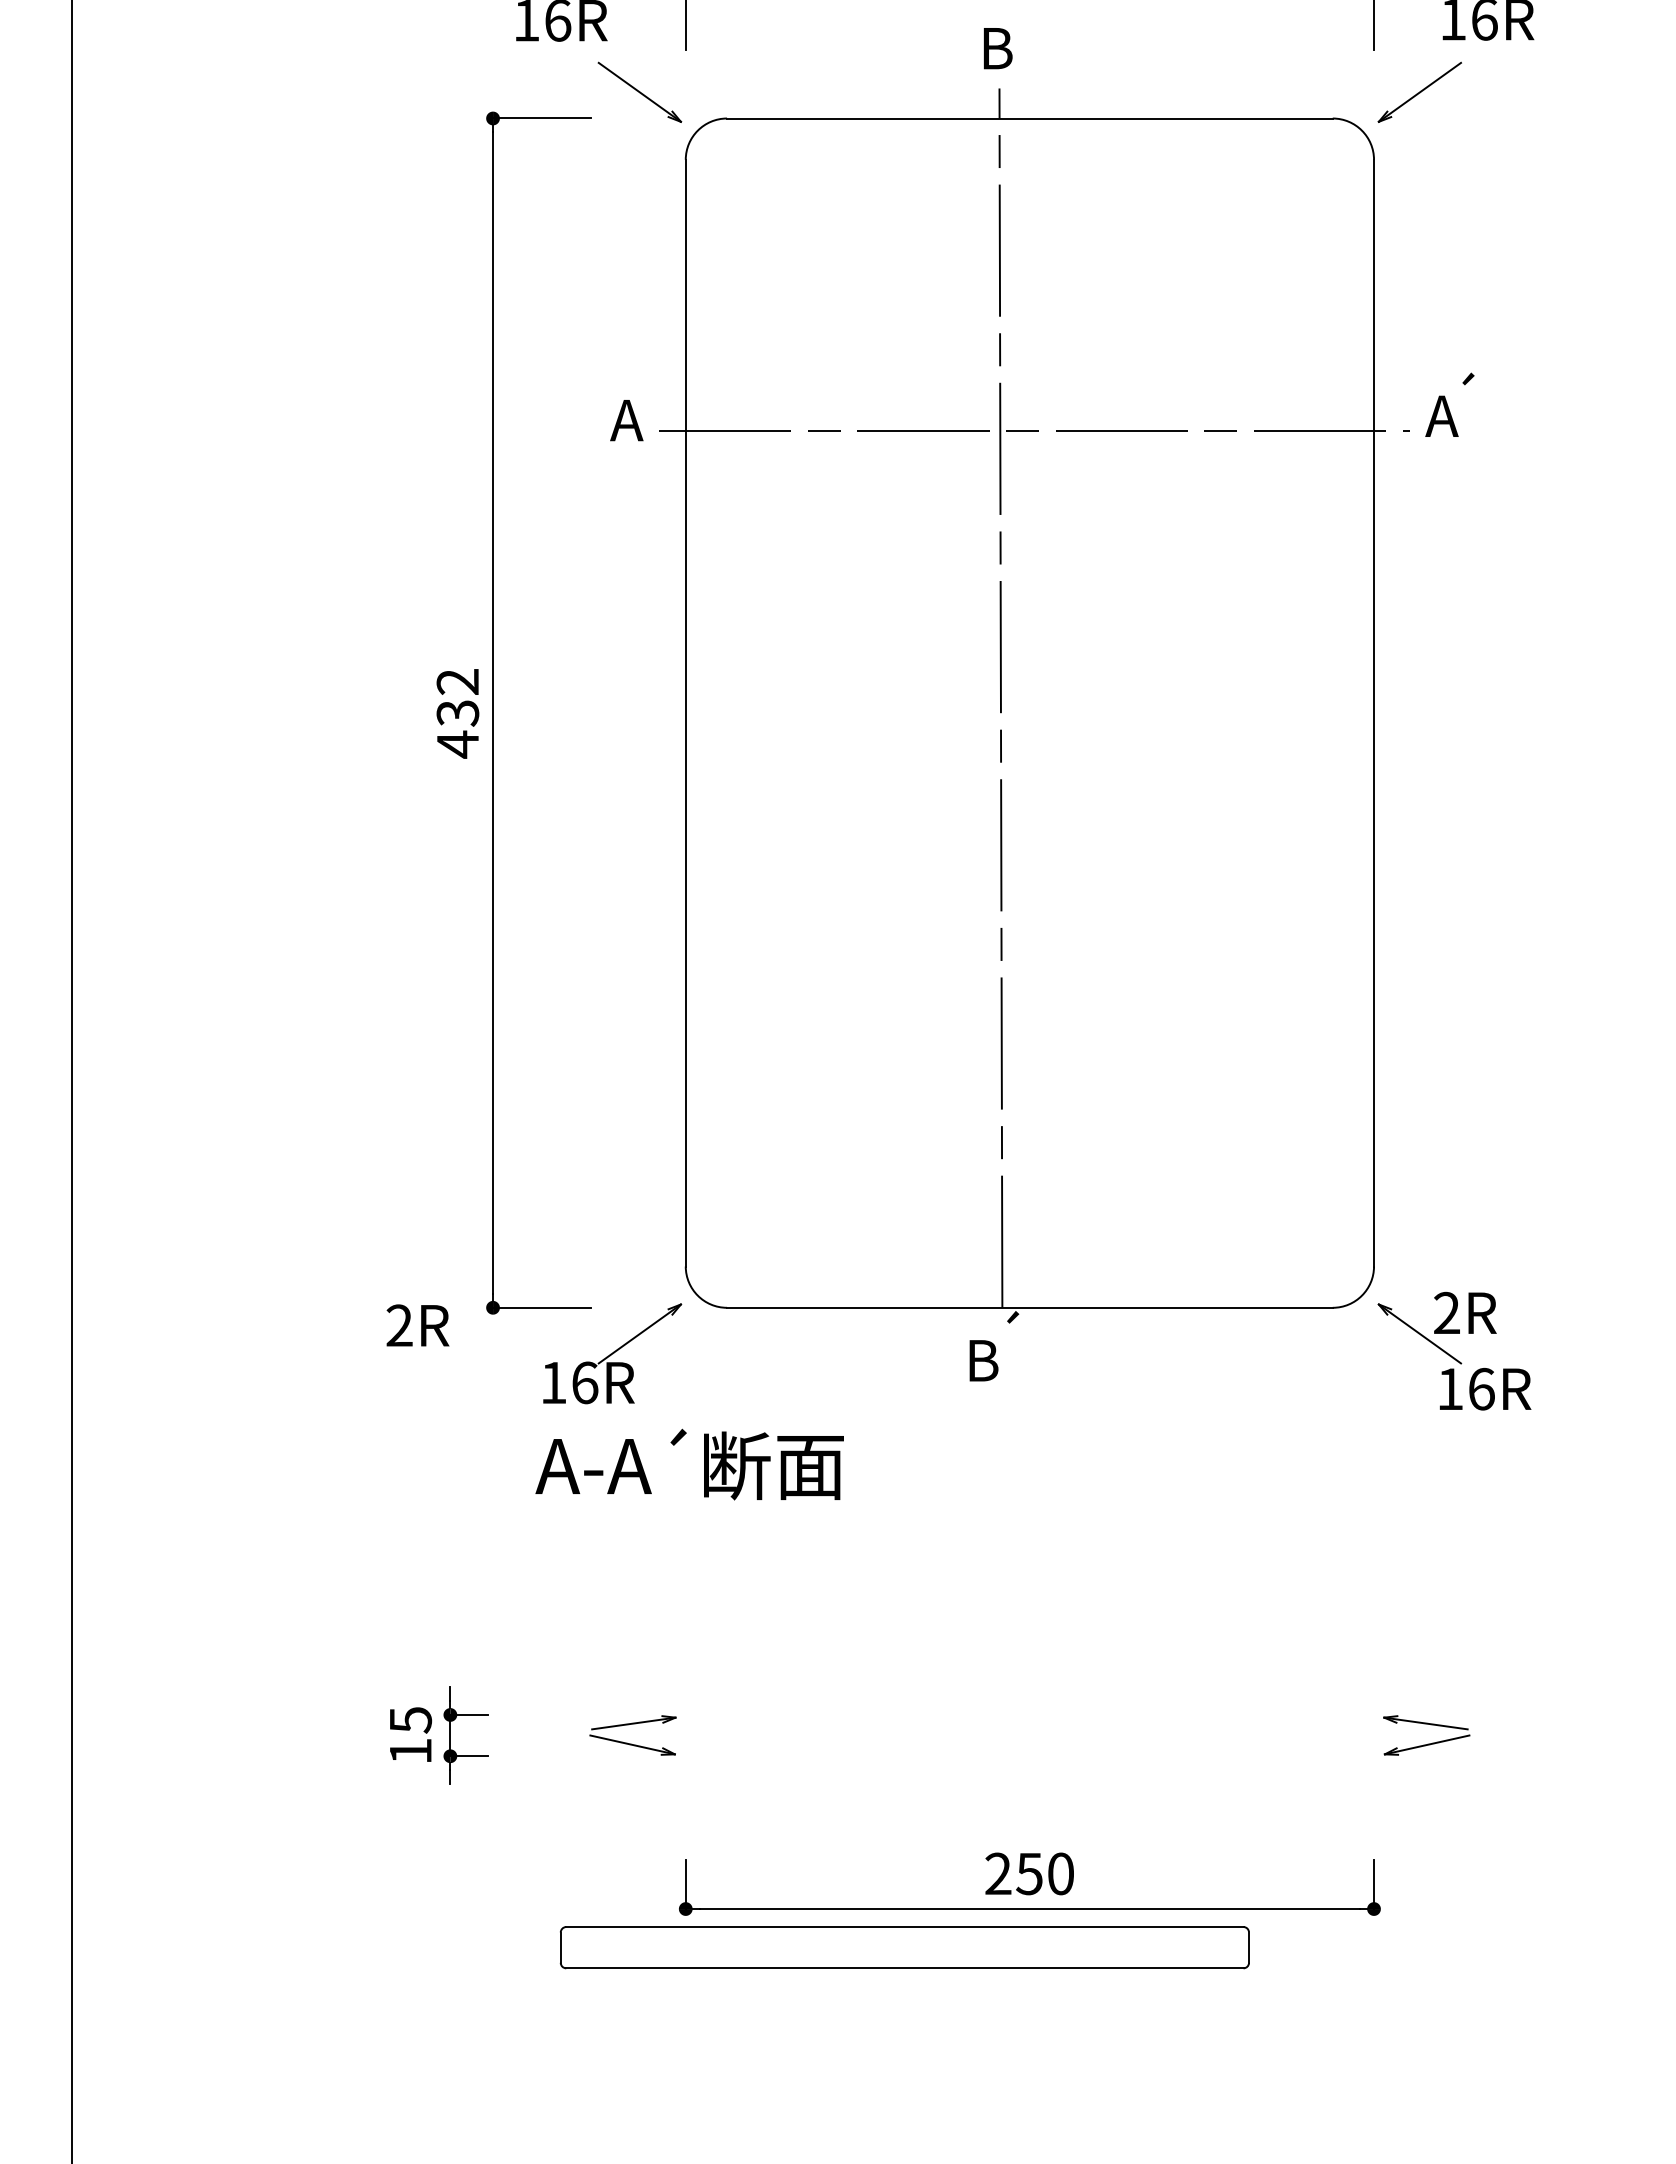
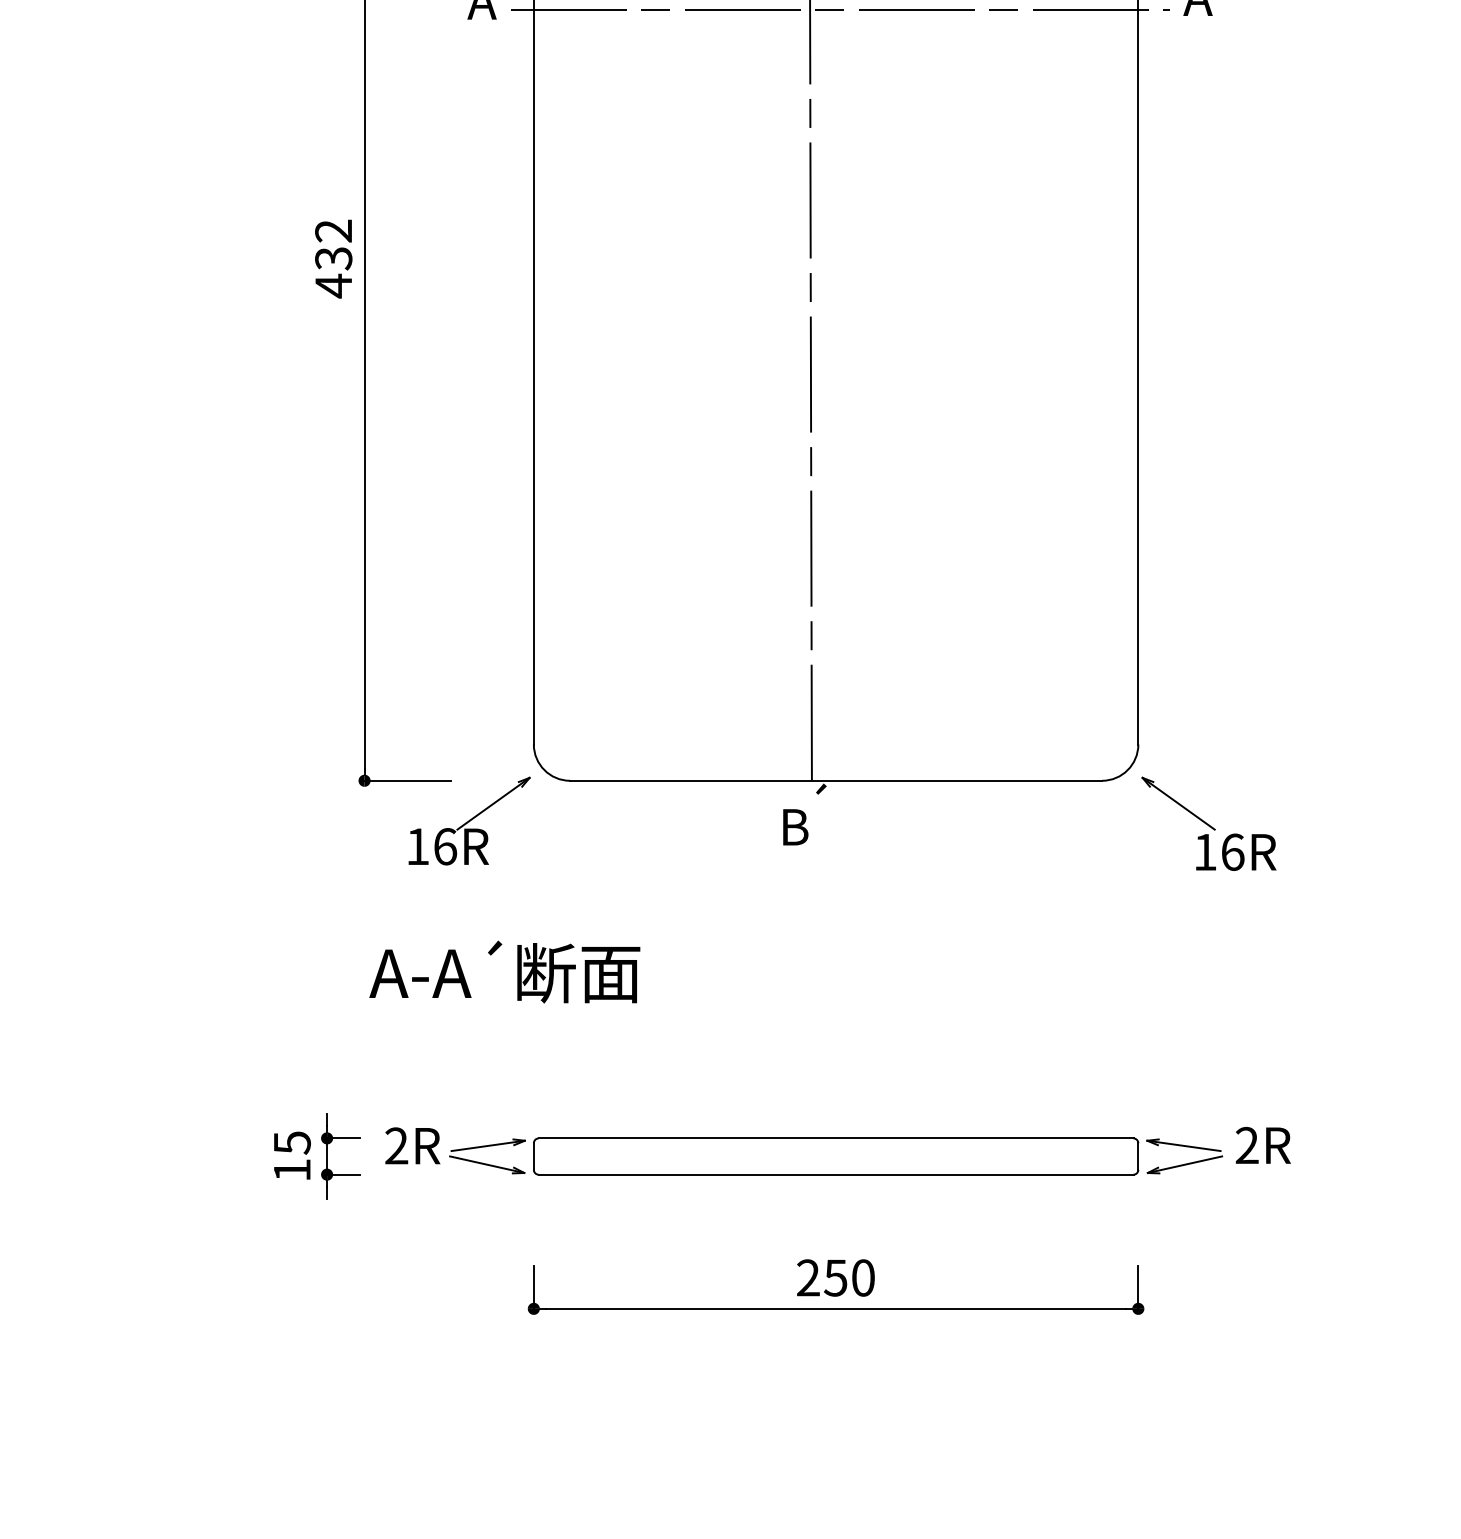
text: (1465, 1312) -> (1263, 1145), moved
text: (417, 1325) -> (412, 1145), moved
text: (689, 1464) -> (504, 971), moved
part: (904, 1947) -> (835, 1156), moved

